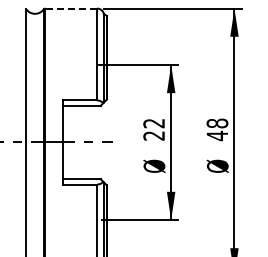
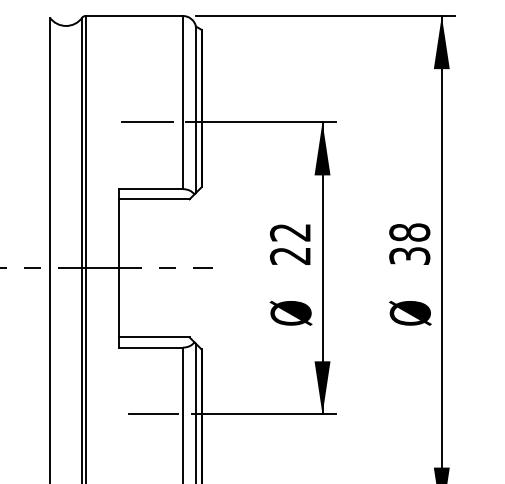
line: (71, 8) -> (134, 15), dashed -> solid
line: (77, 64) -> (146, 121), added
text: (217, 135) -> (409, 255), 48 -> 38
line: (81, 220) -> (153, 415), added

